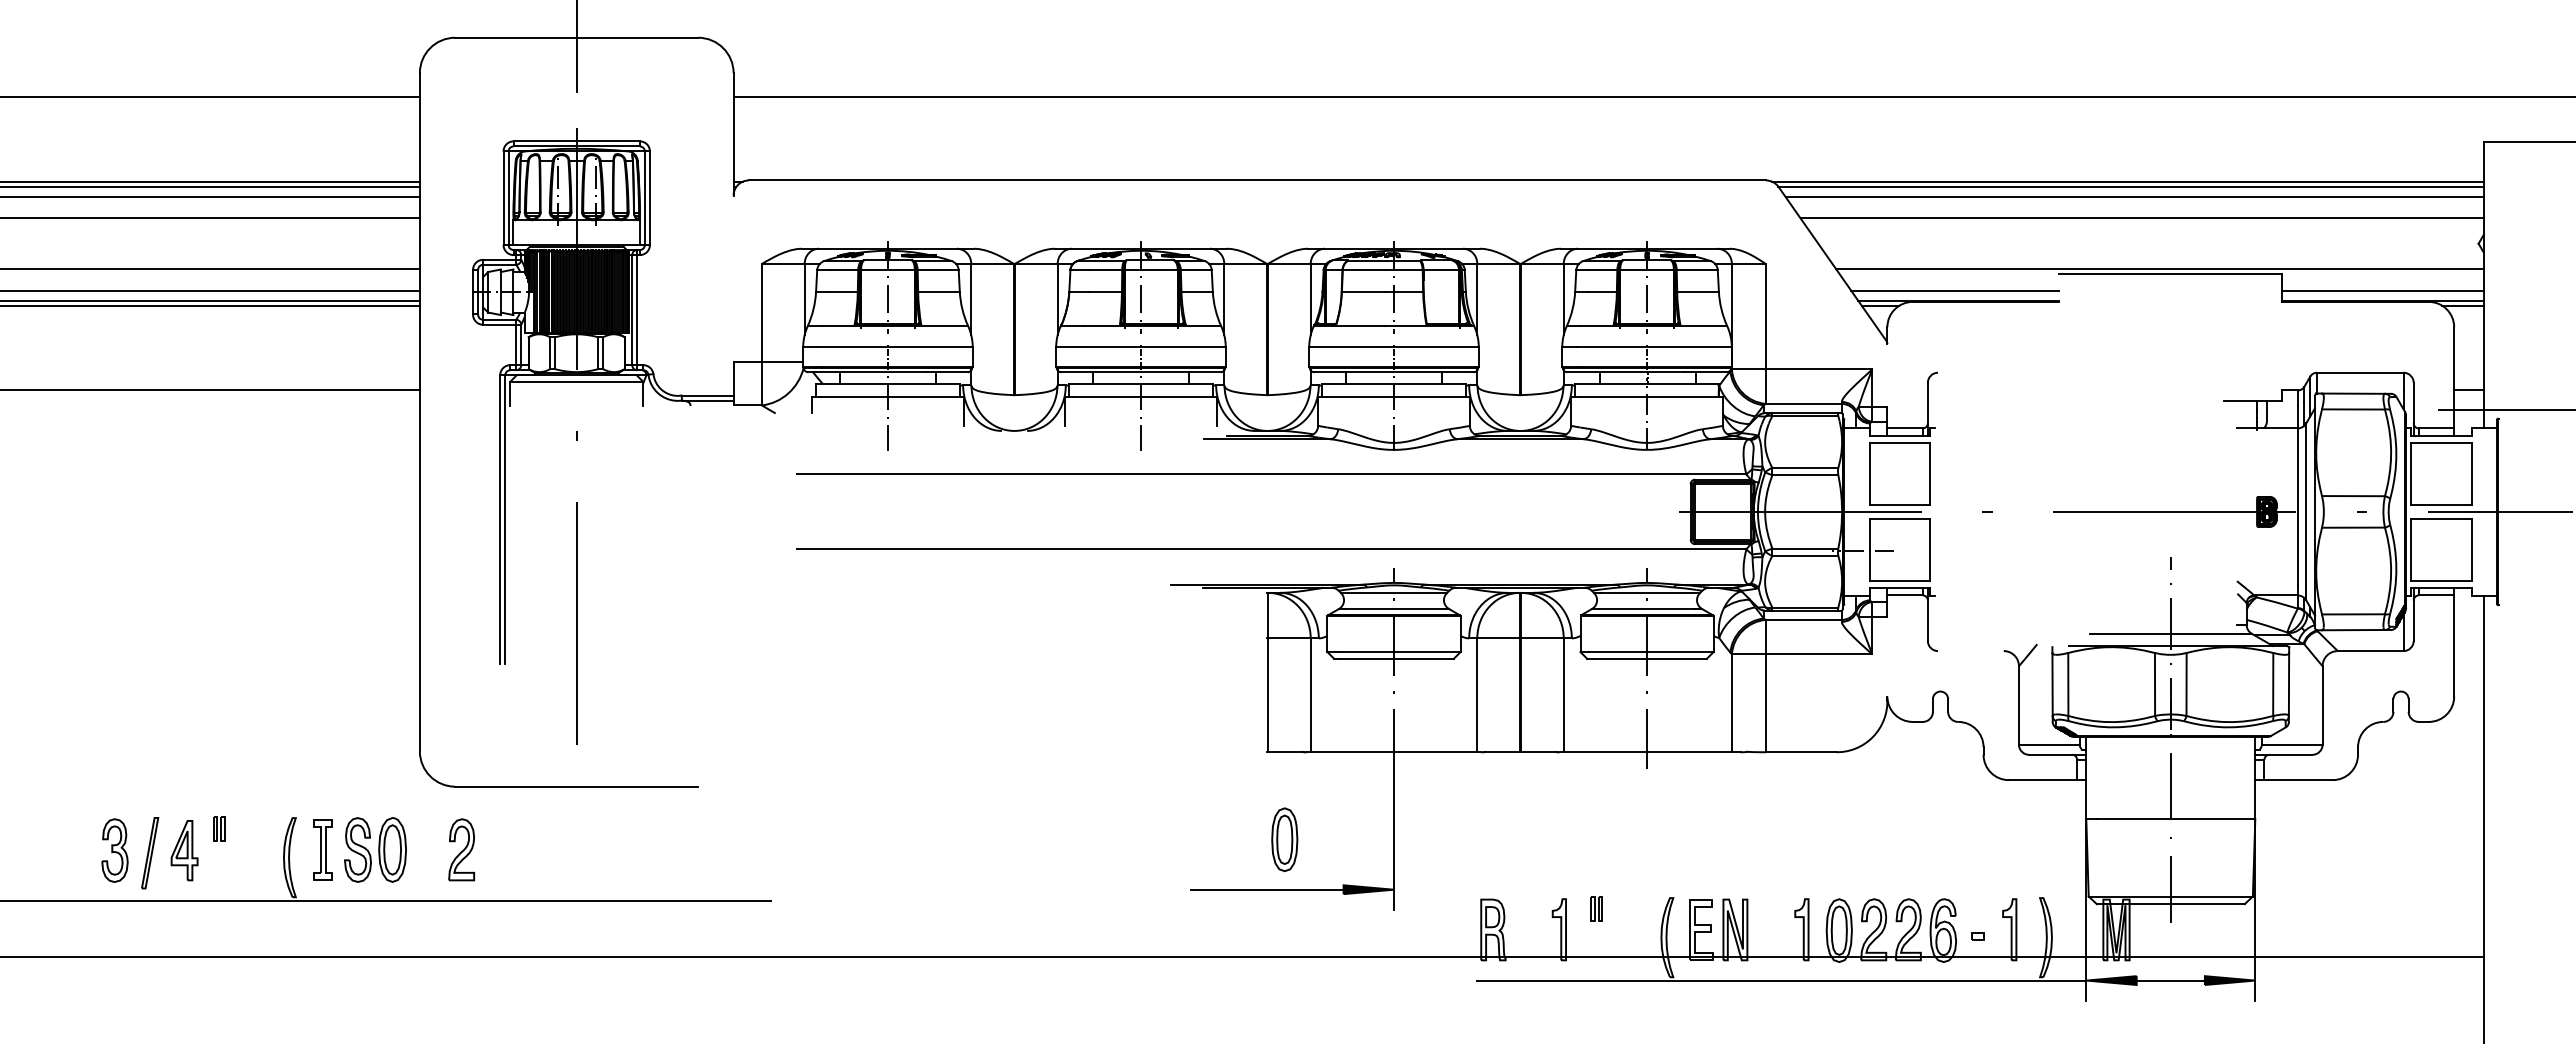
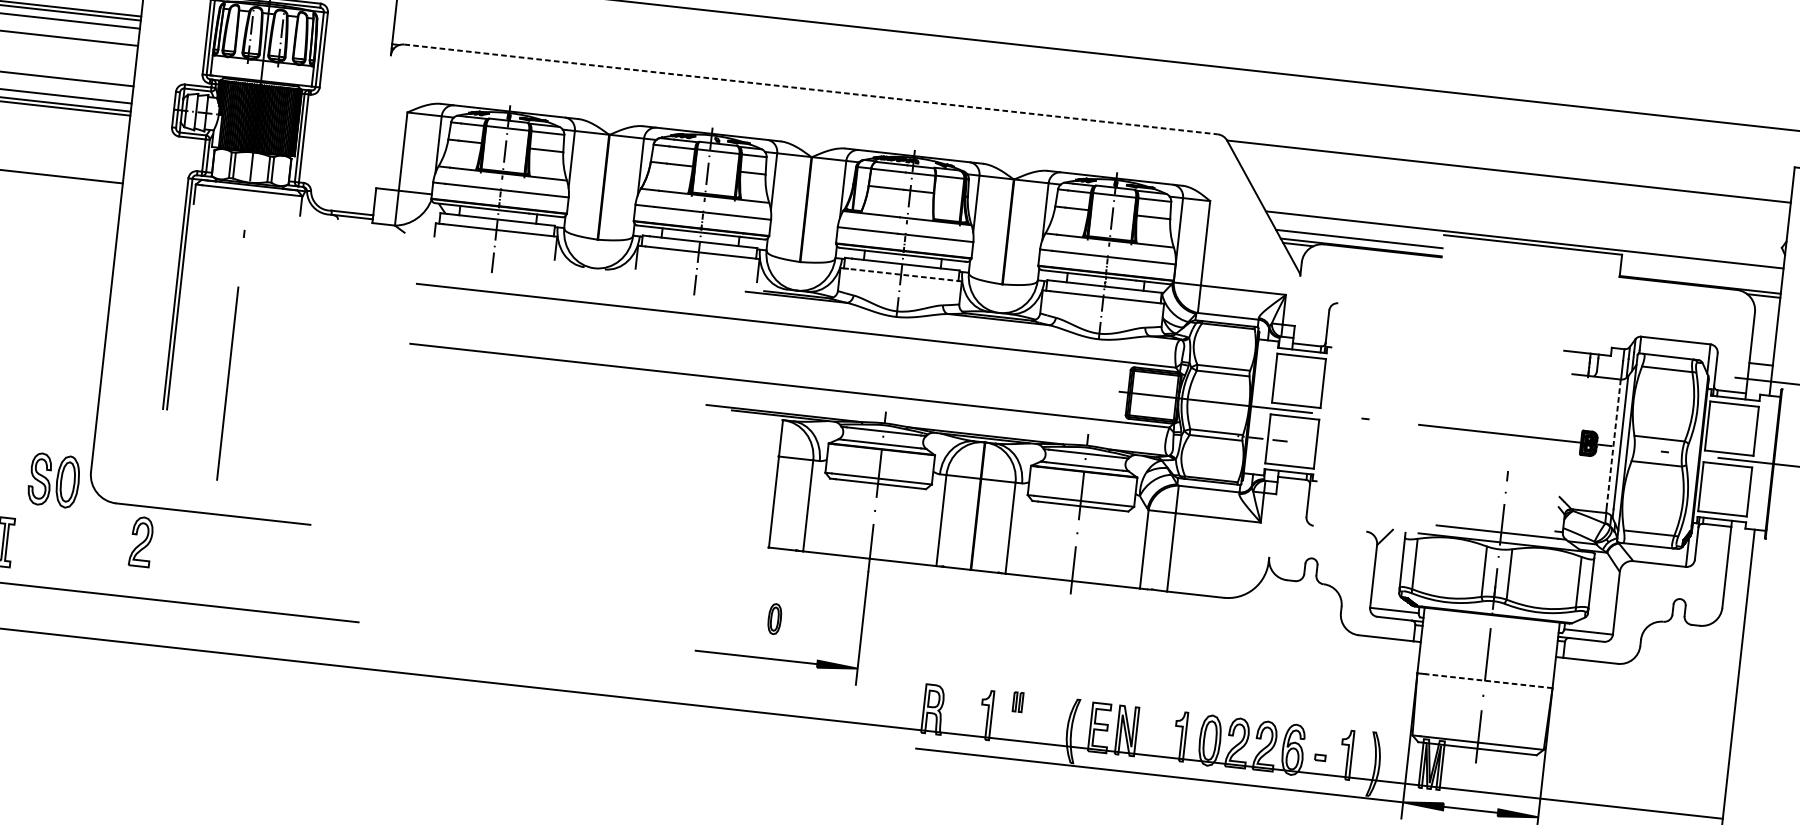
line: (1257, 180) -> (811, 89), solid -> dashed
line: (2127, 181) -> (1506, 167), removed
line: (2134, 196) -> (1510, 179), removed
line: (2141, 218) -> (1514, 197), removed
line: (2382, 290) -> (1700, 276), removed
line: (1398, 397) -> (904, 275), solid -> dashed
line: (2297, 507) -> (1613, 442), solid -> dashed
line: (2175, 819) -> (1488, 681), solid -> dashed
part: (1284, 839) -> (774, 618), size x0.6
part: (375, 849) -> (54, 480), moved
part: (461, 849) -> (141, 541), moved

